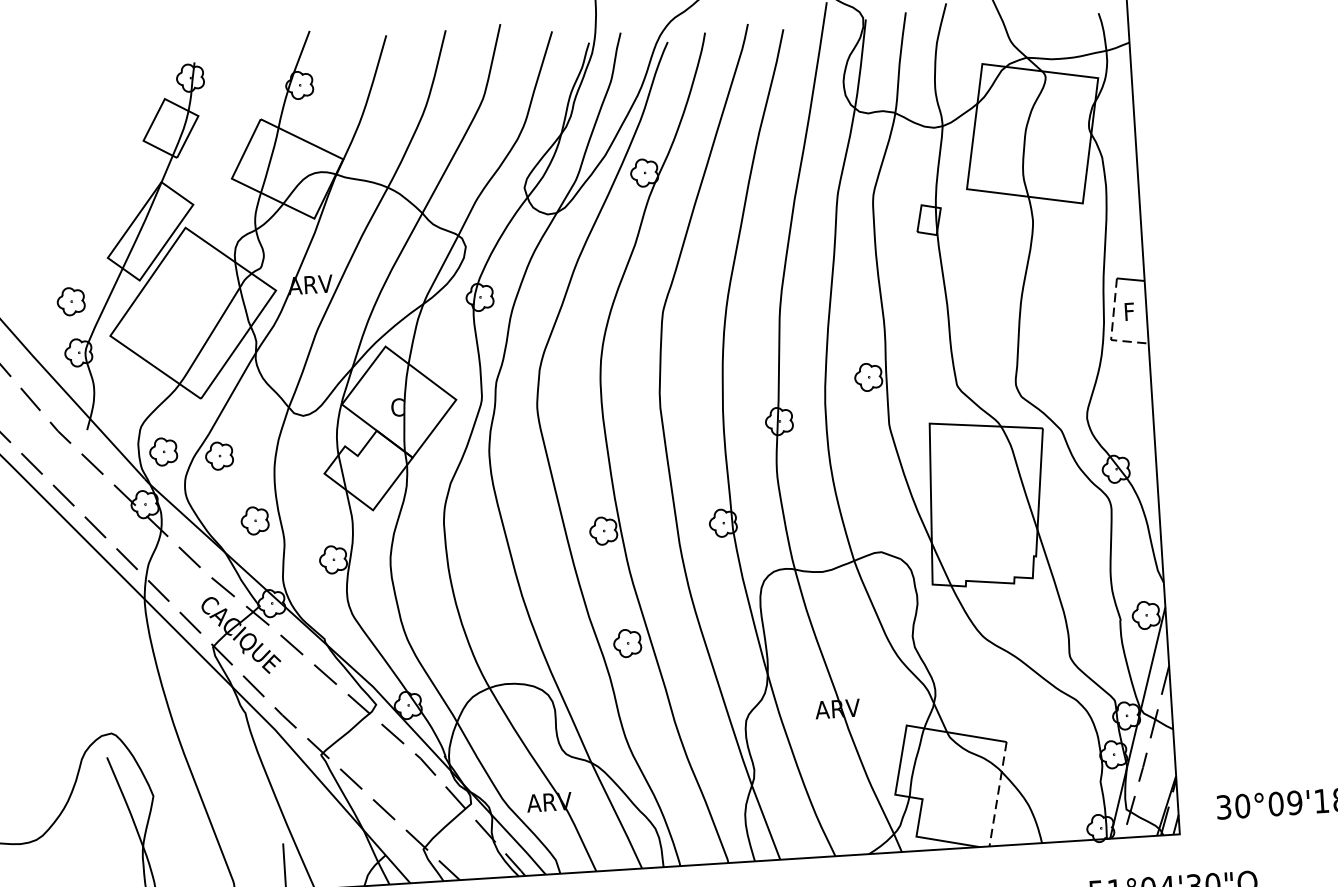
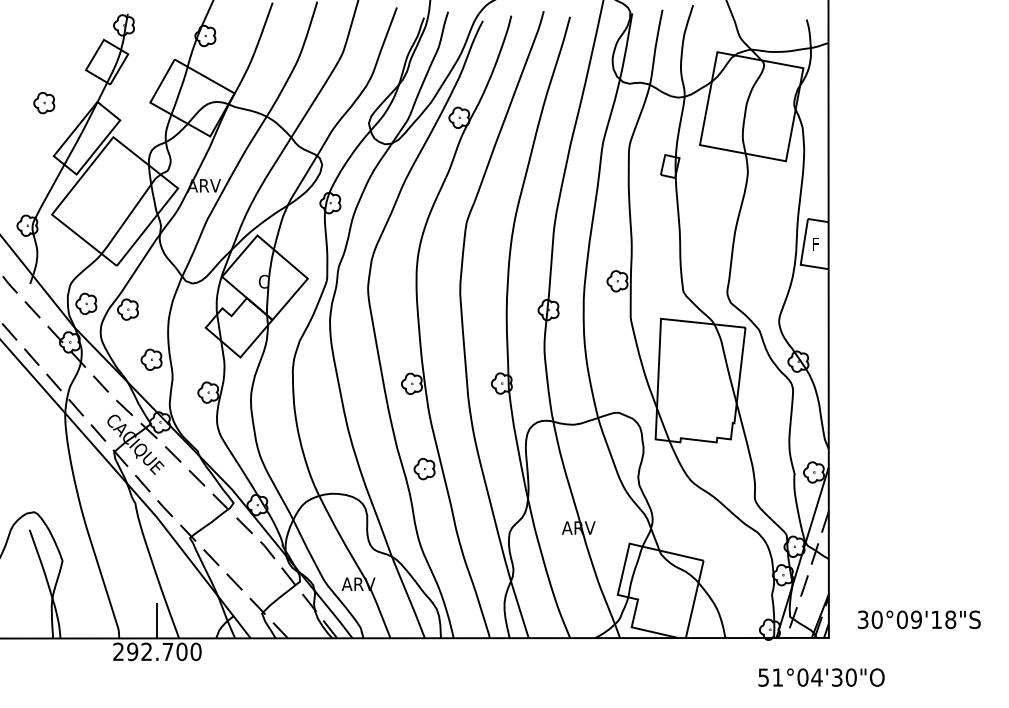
part: (71, 302) -> (44, 103), moved
line: (1111, 330) -> (801, 257), dashed -> solid
line: (997, 794) -> (694, 599), dashed -> solid

